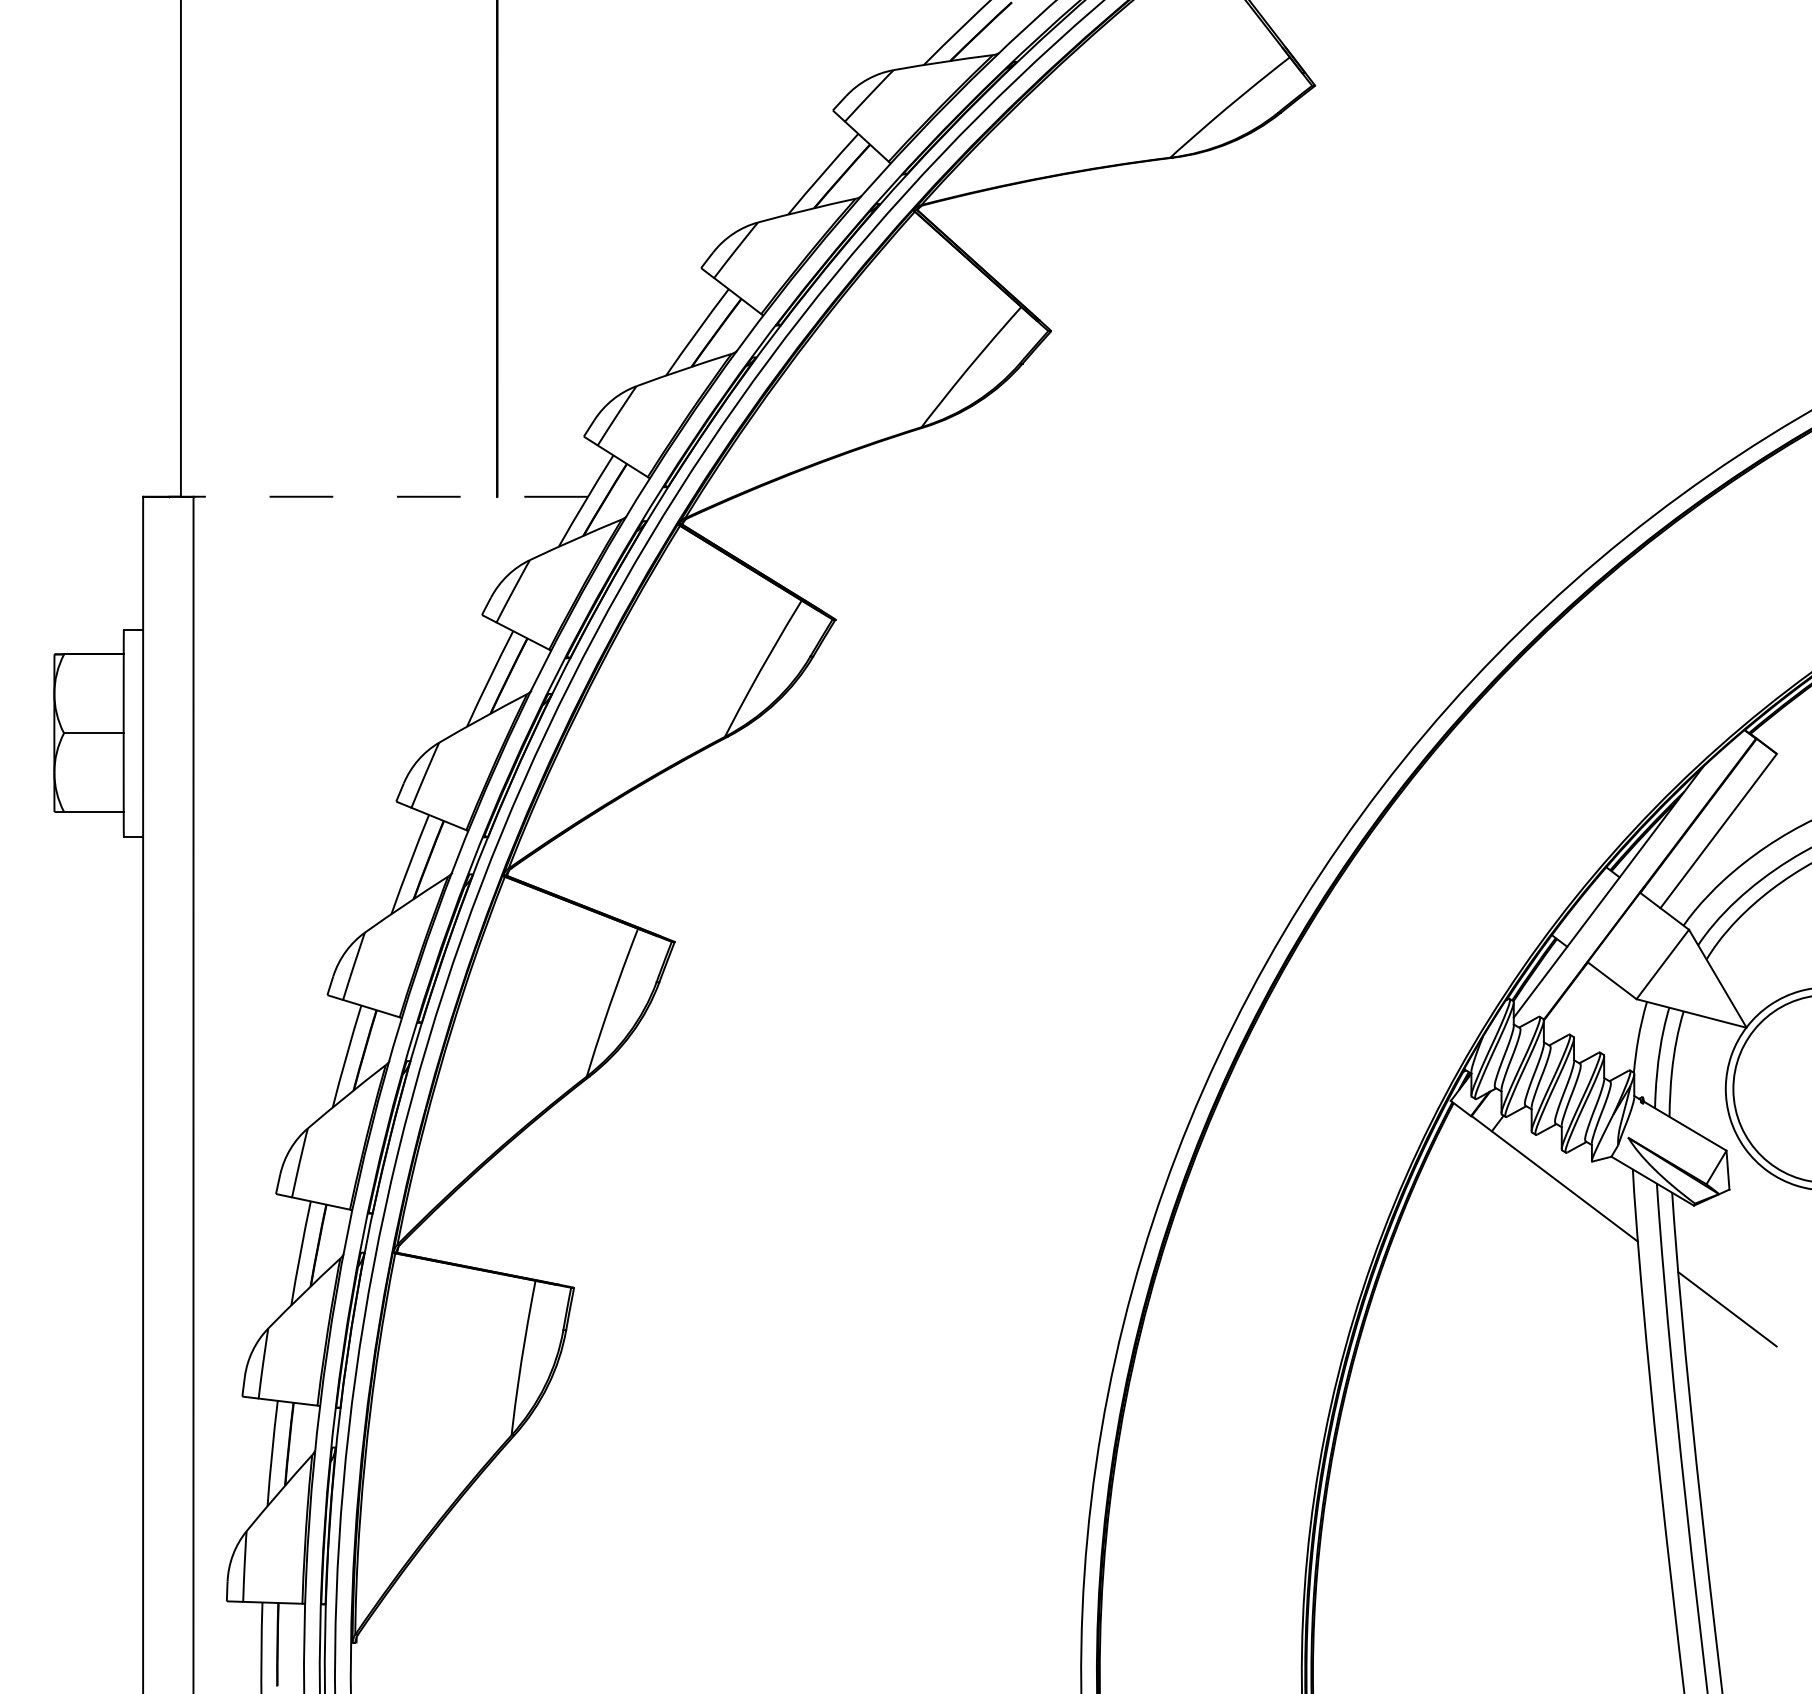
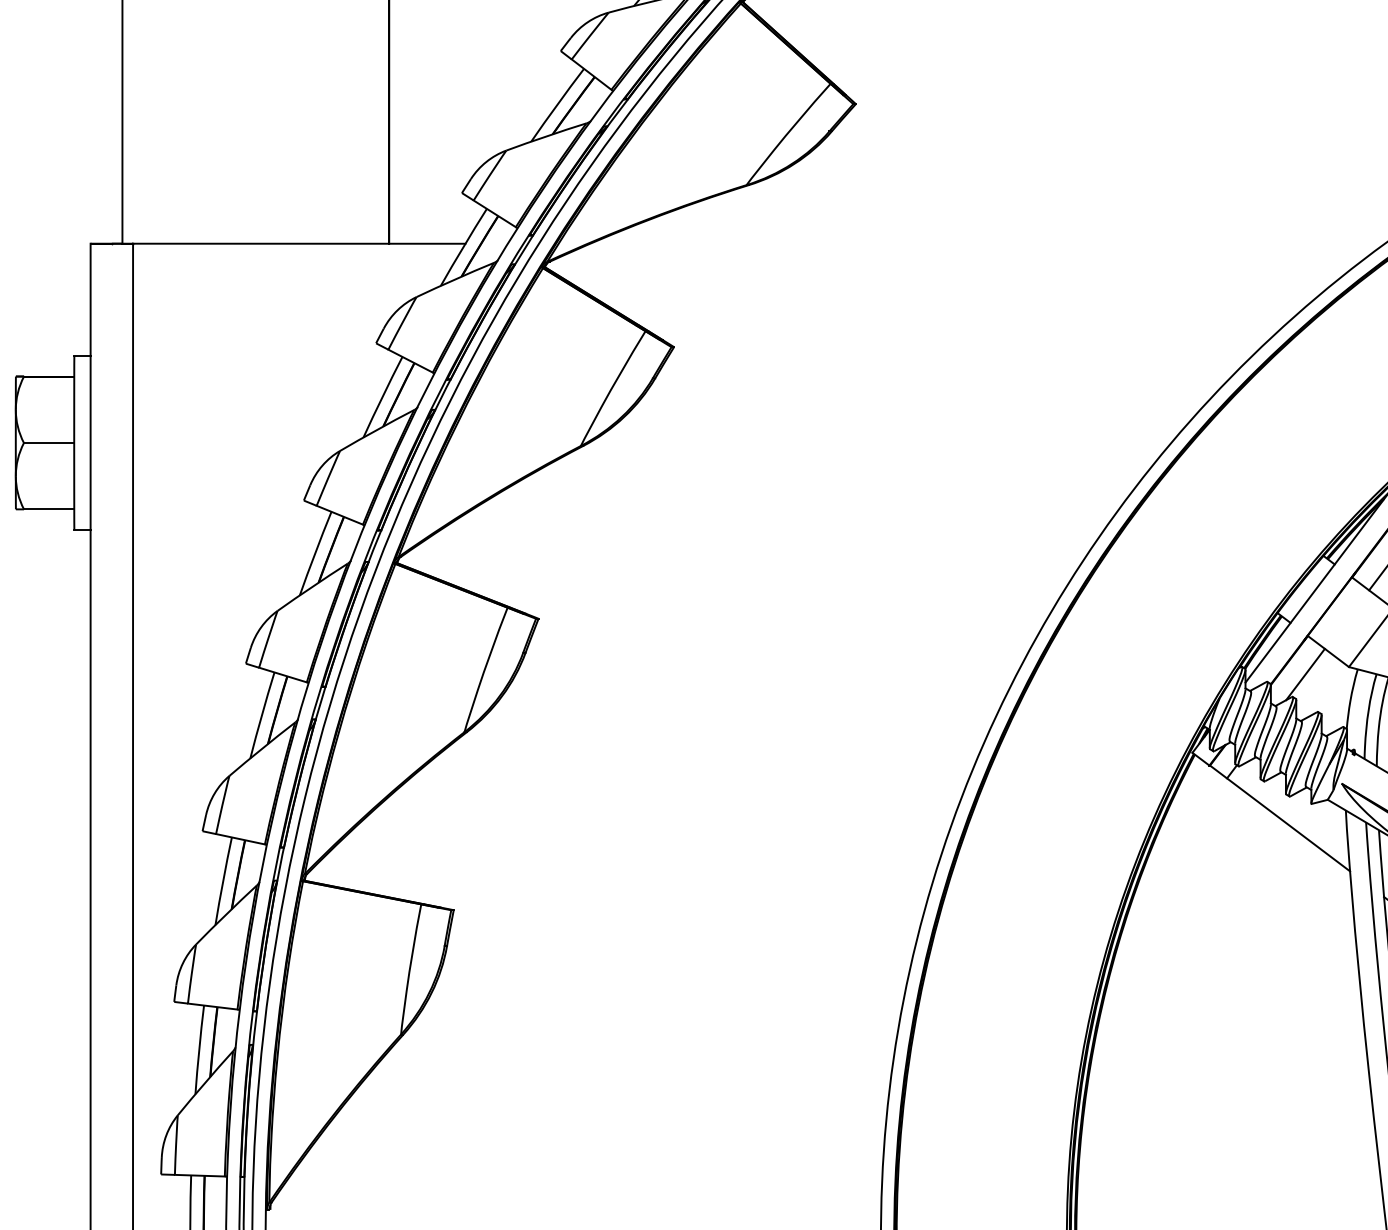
line: (390, 496) -> (299, 243), dashed -> solid
line: (1584, 1007) -> (1305, 674), added

